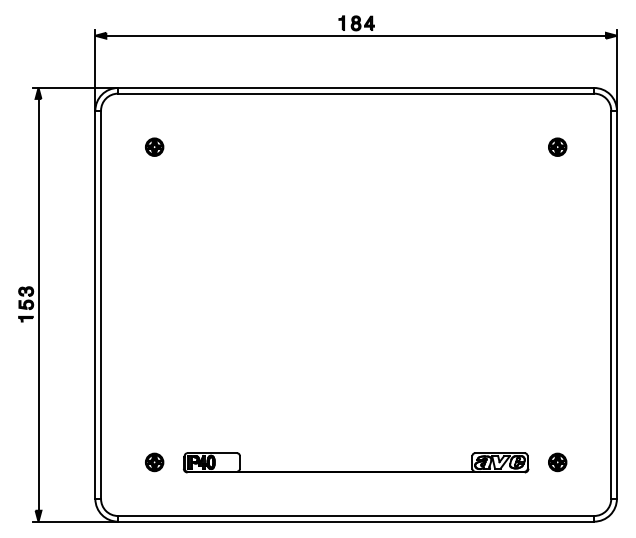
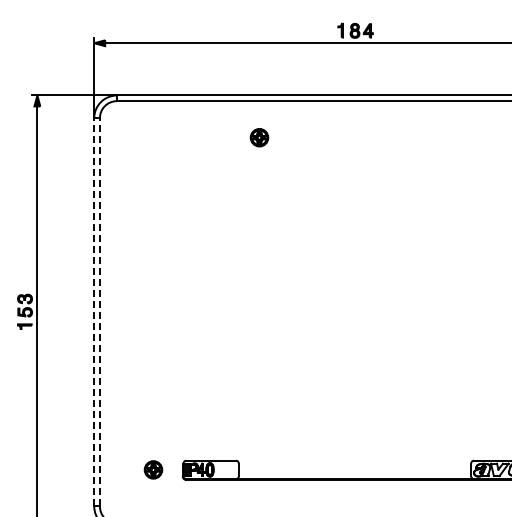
part: (154, 146) -> (259, 136), moved
line: (95, 304) -> (94, 311), solid -> dashed
line: (101, 304) -> (100, 311), solid -> dashed

